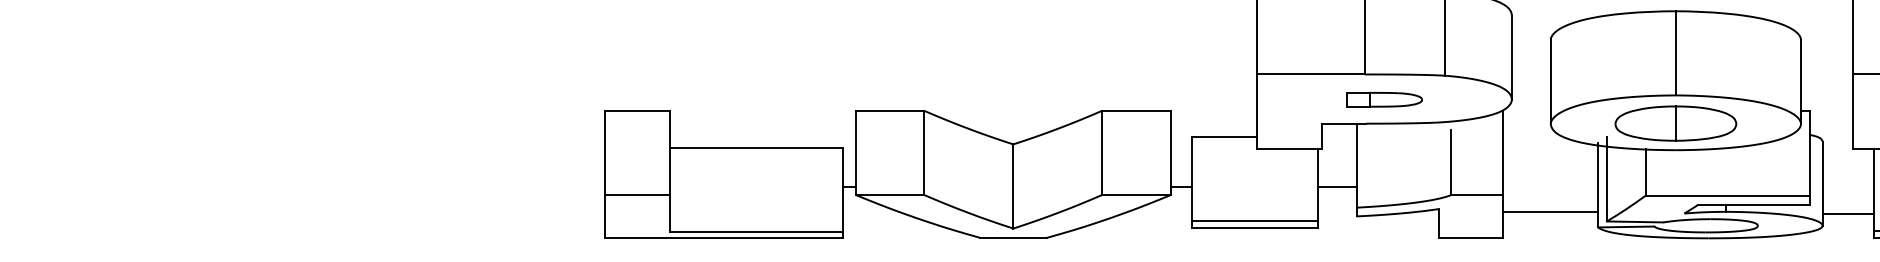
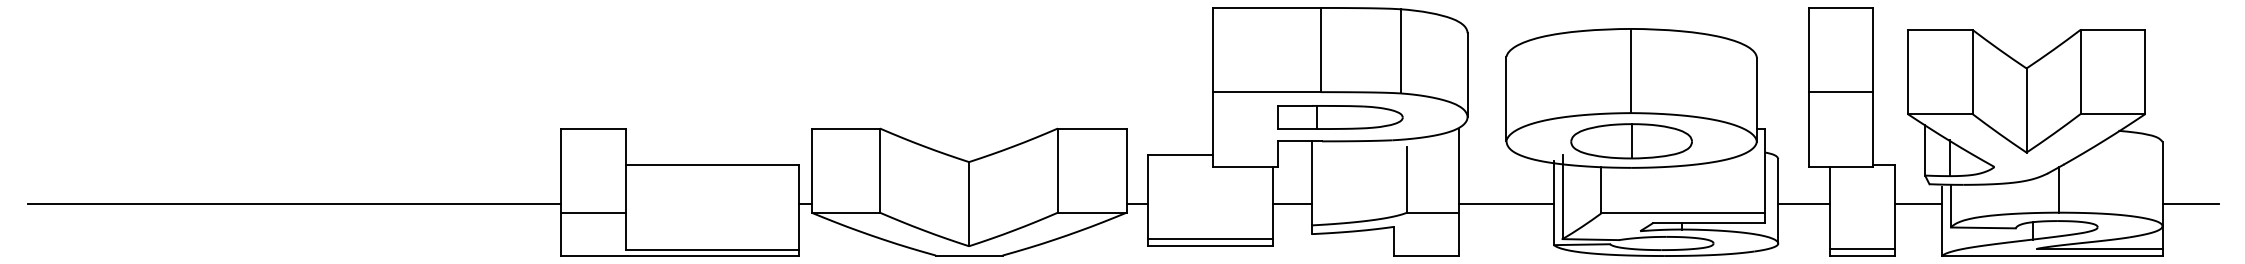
part: (1384, 99) -> (1340, 117), size x1.67
line: (338, 186) -> (294, 204), added
line: (1549, 211) -> (1505, 204), moved
line: (1848, 213) -> (1804, 204), moved

